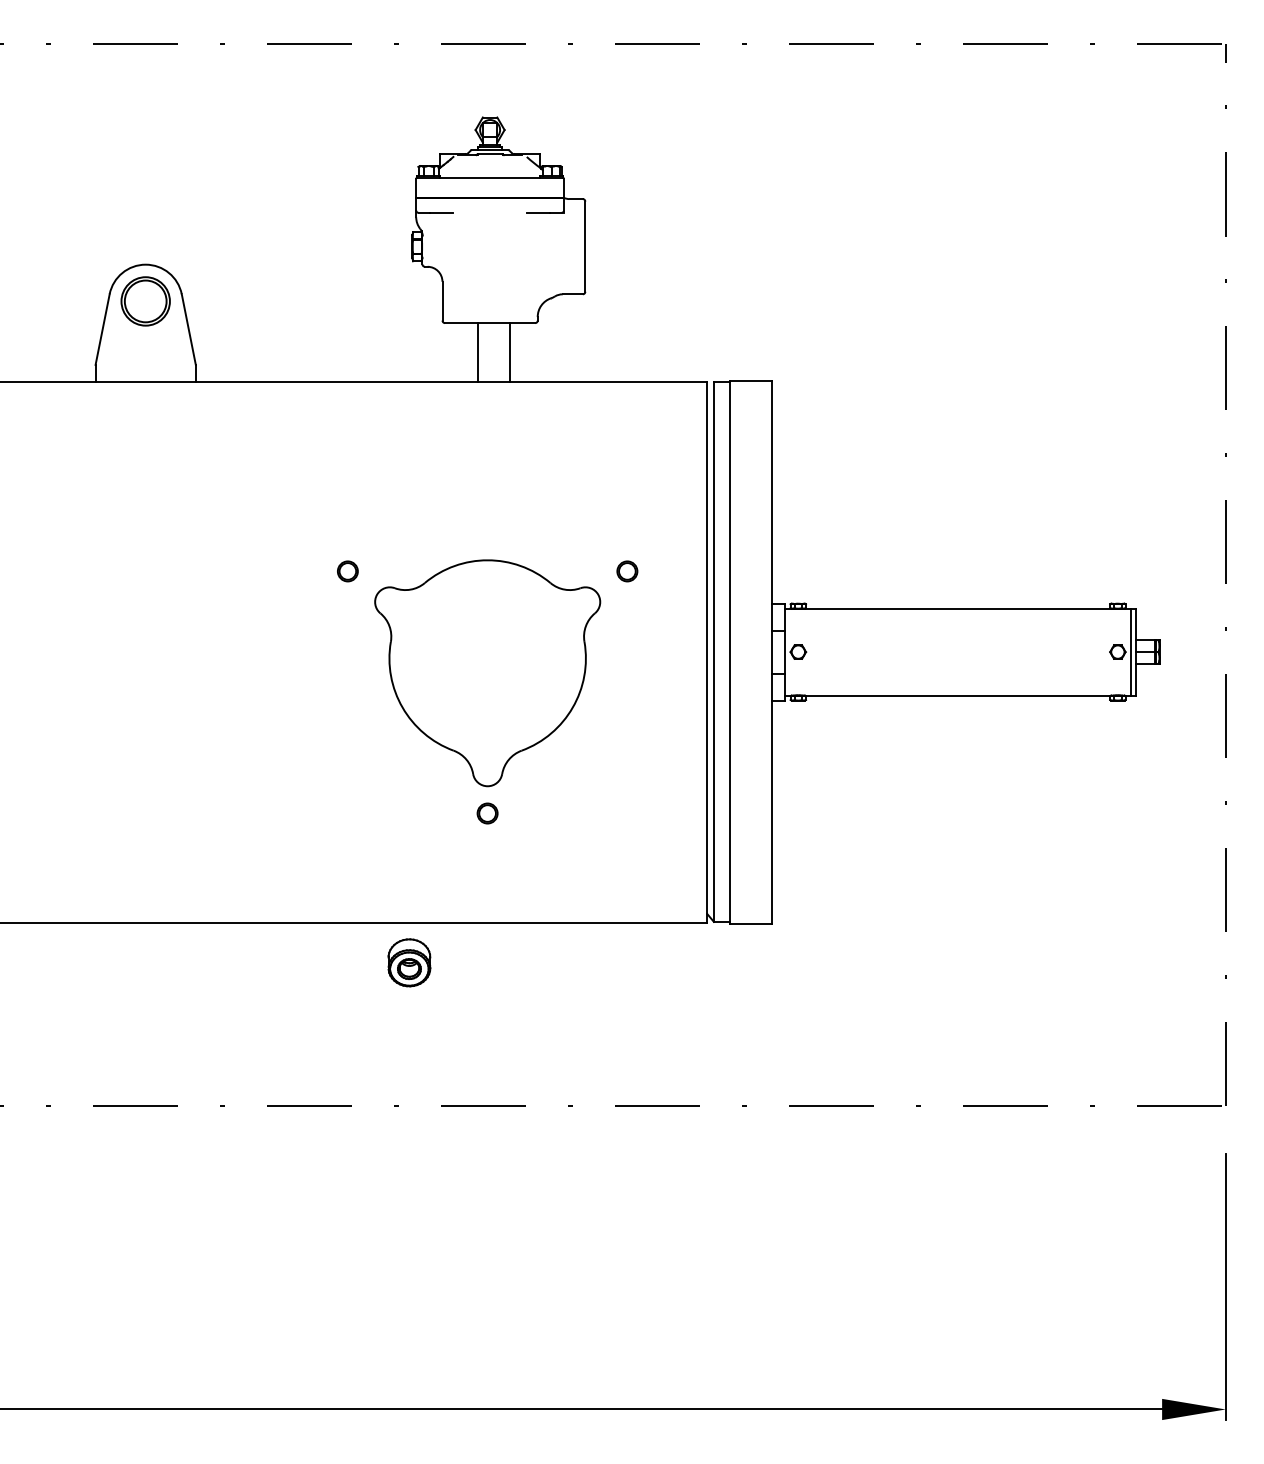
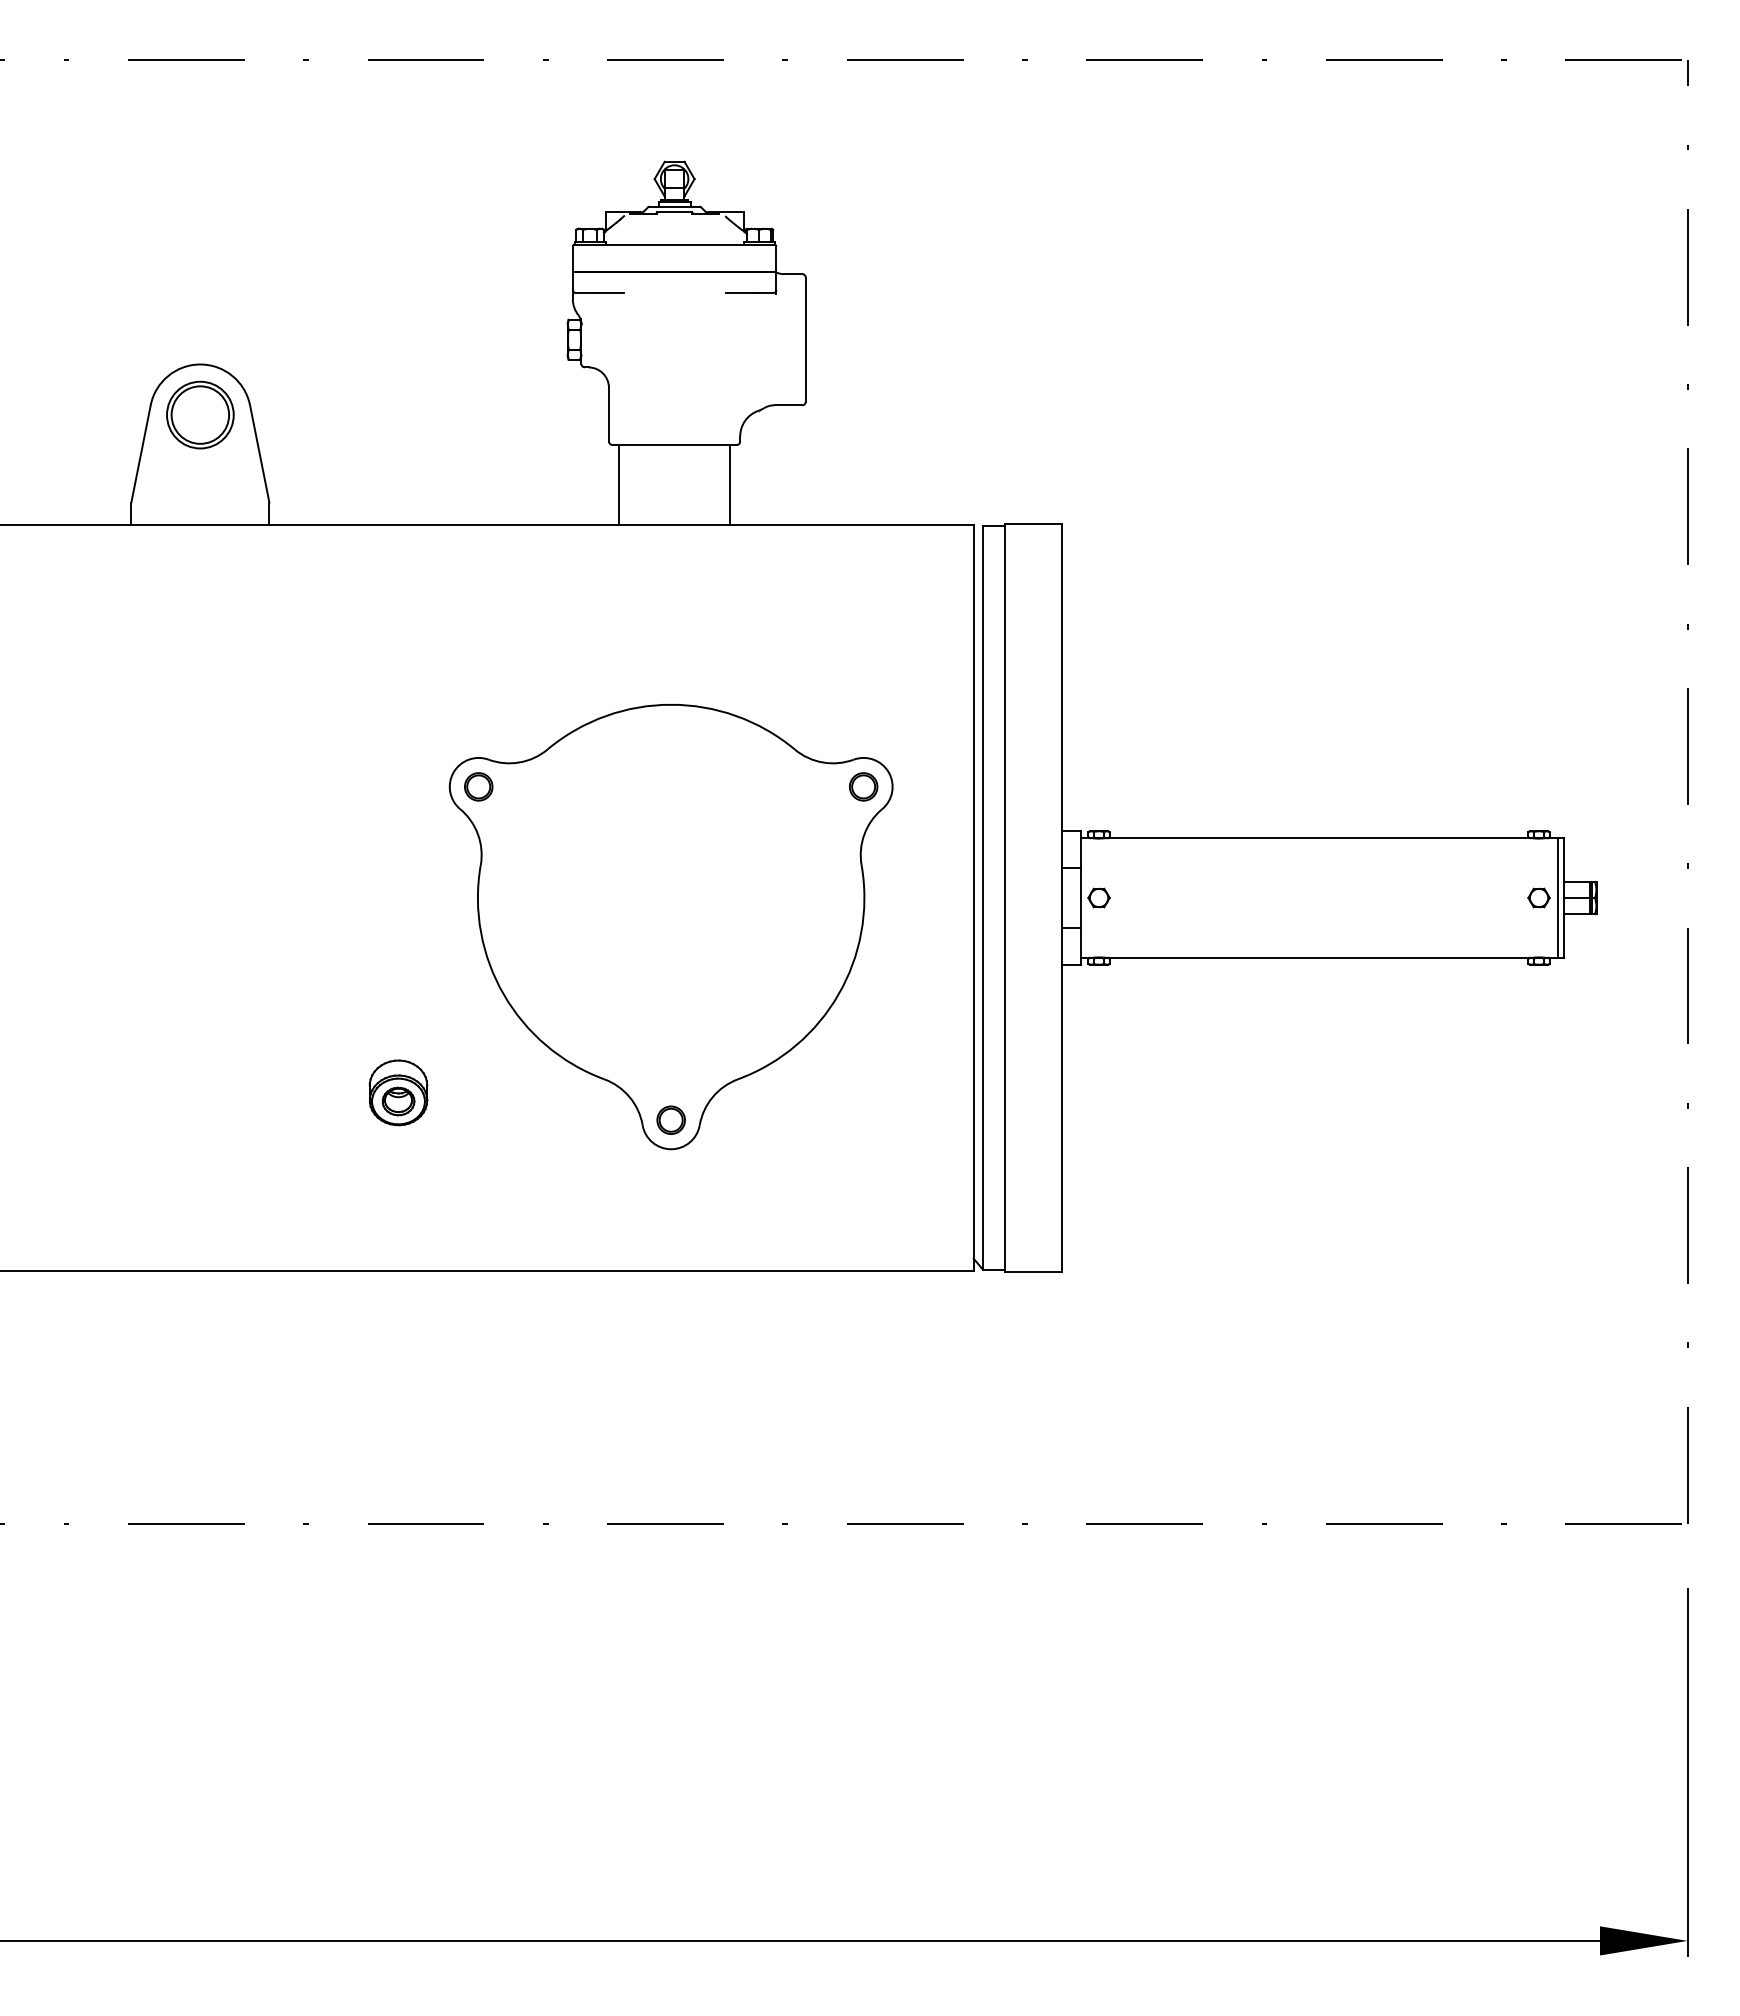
line: (477, 351) -> (729, 484), moved
line: (509, 351) -> (619, 484), moved
part: (487, 673) -> (671, 927), size x1.43
part: (409, 962) -> (398, 1092), moved

